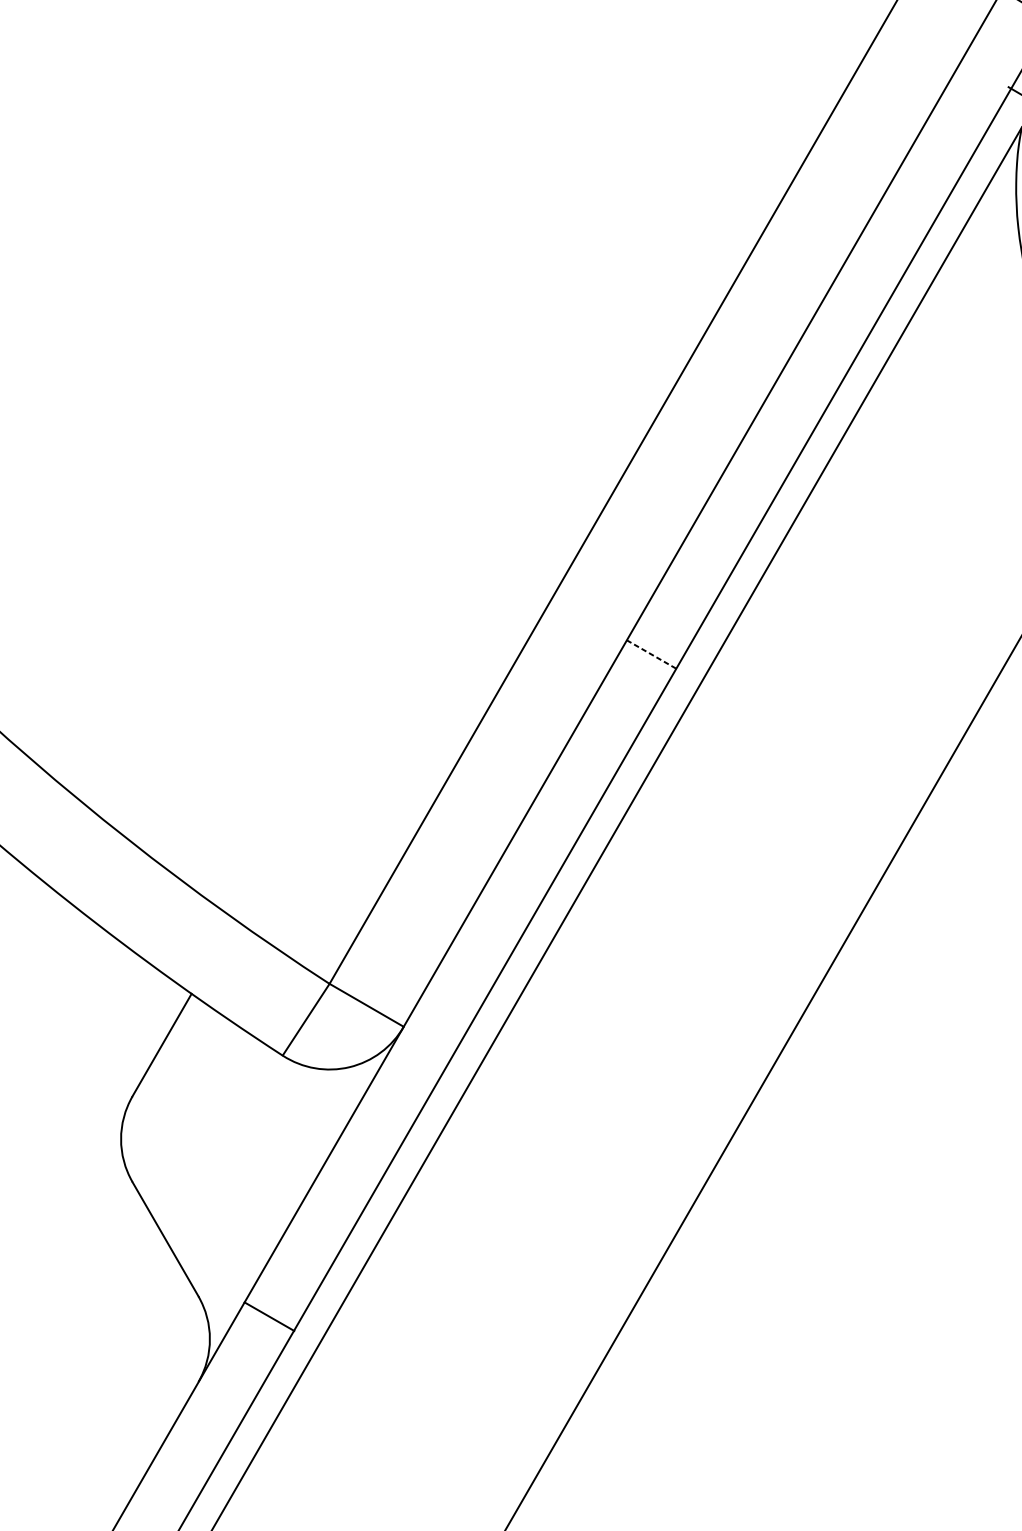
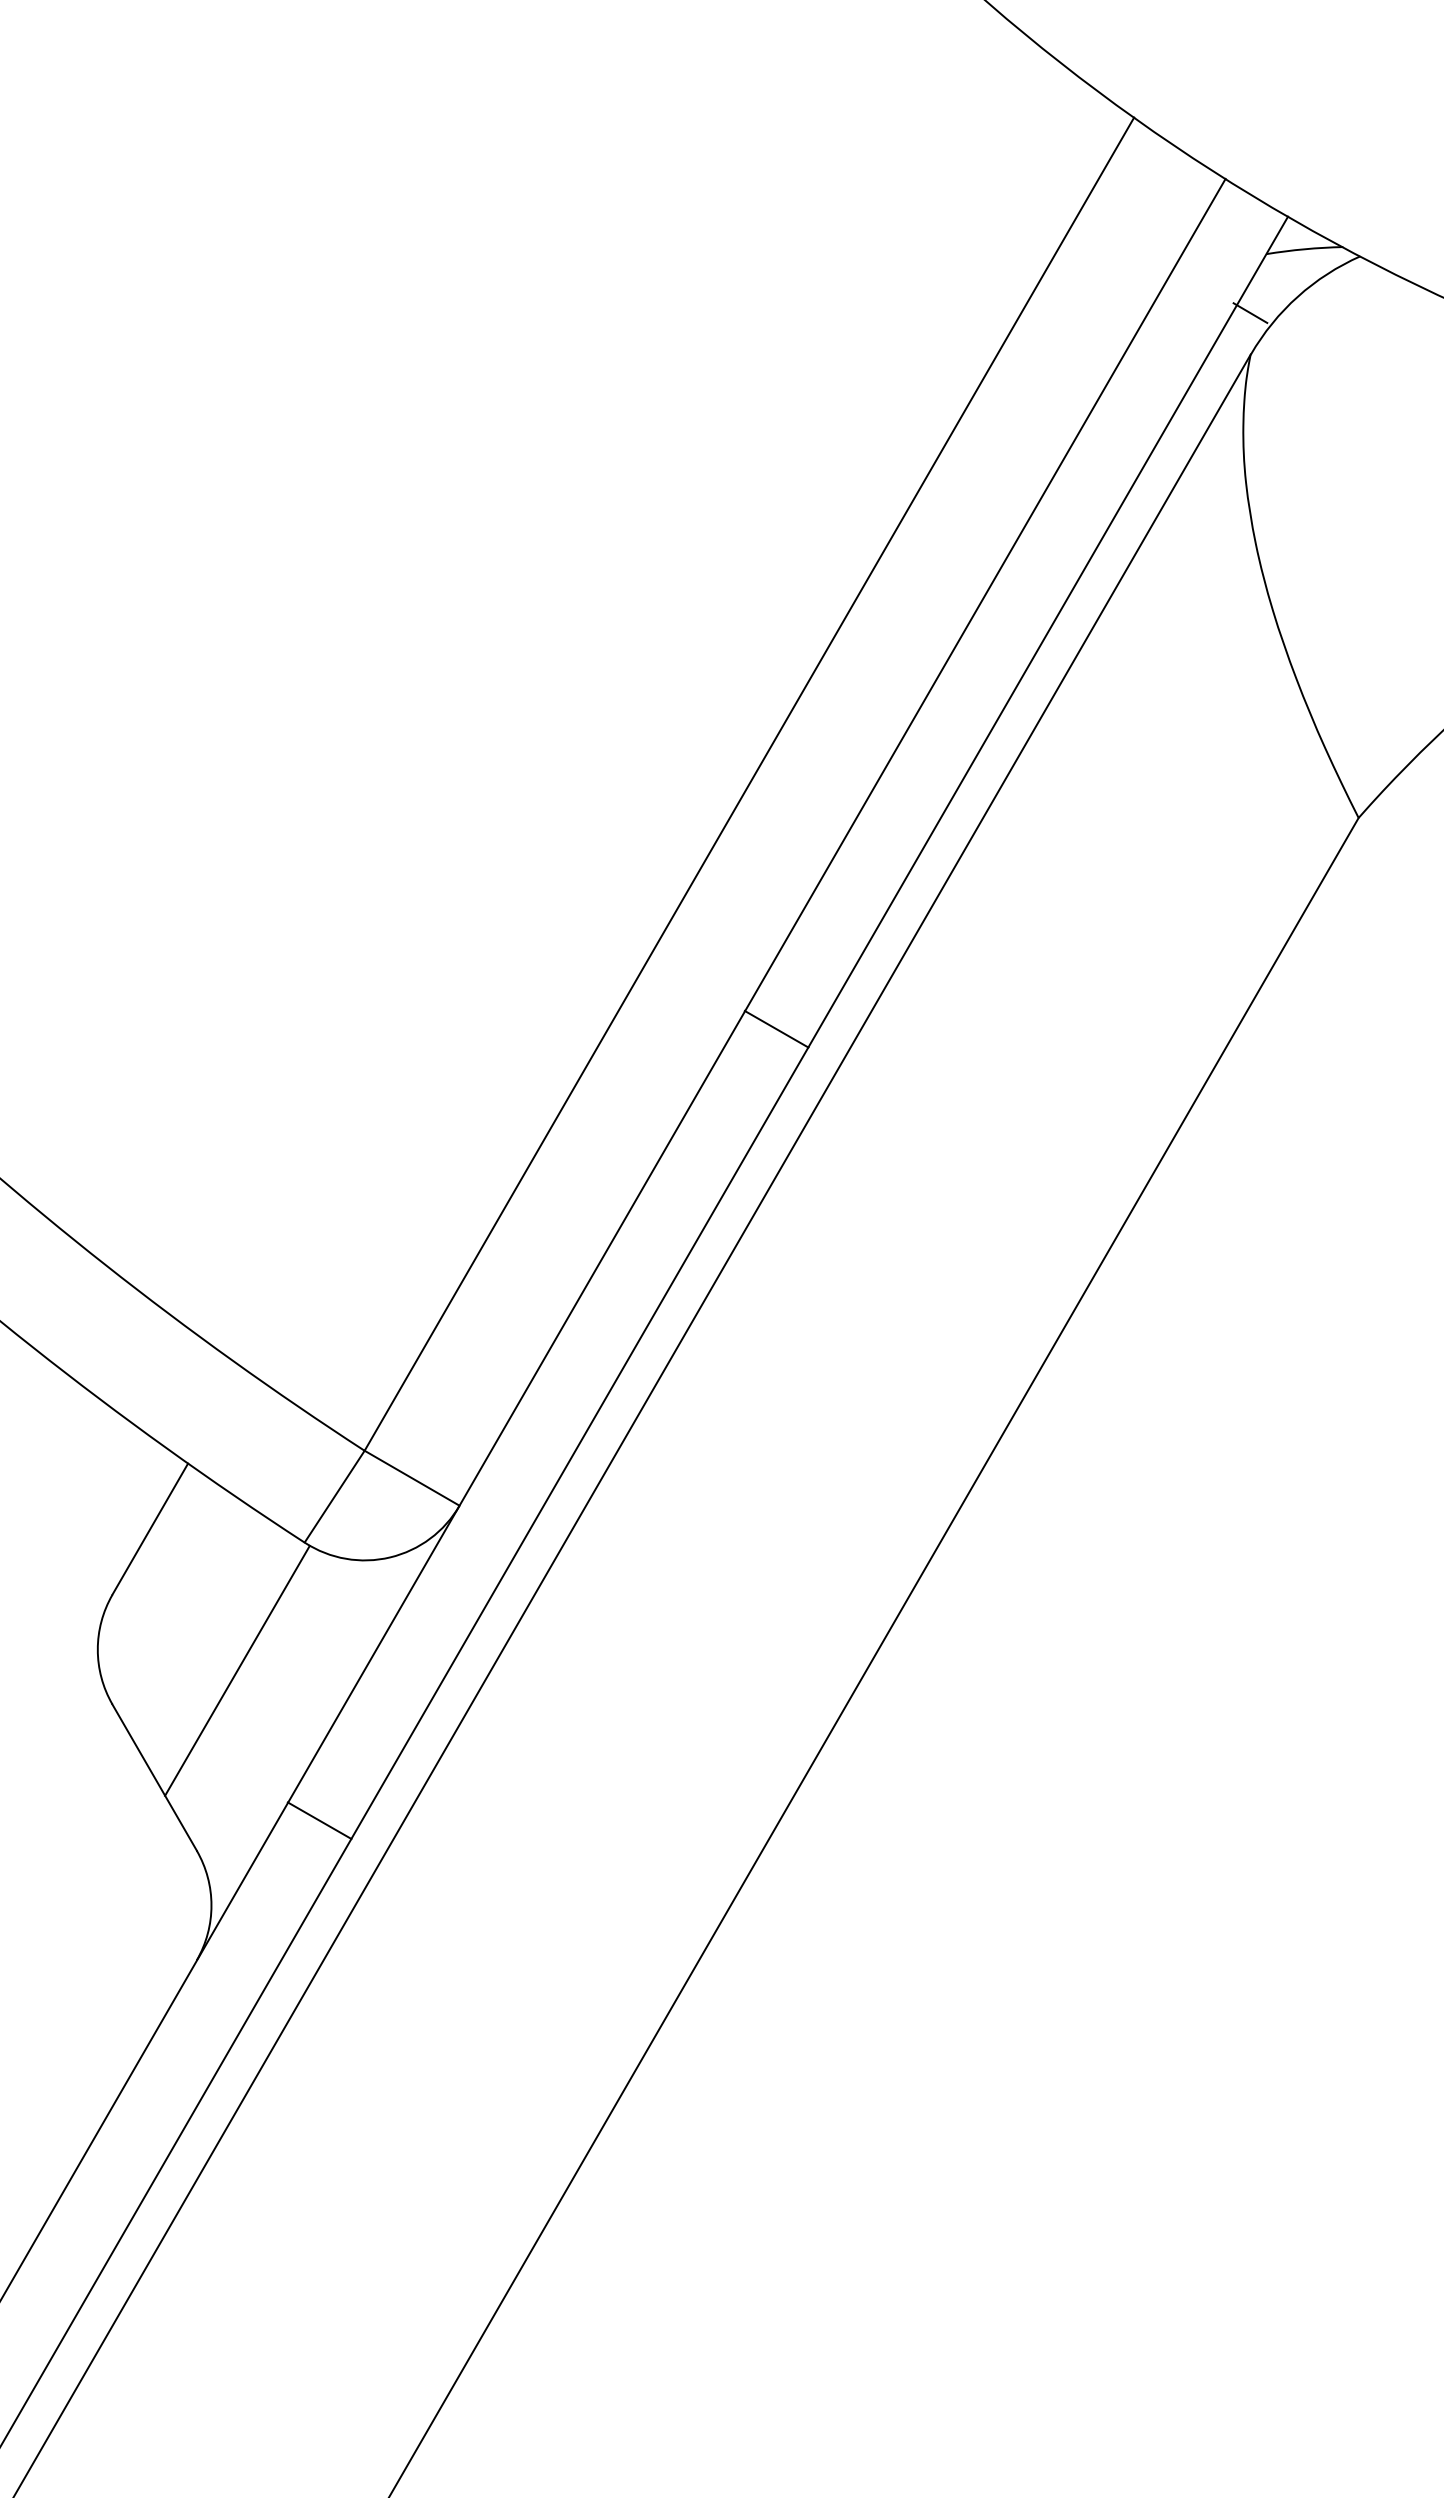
line: (651, 654) -> (776, 1029), dashed -> solid
line: (230, 1155) -> (237, 1670), added
line: (269, 1316) -> (319, 1820), moved

